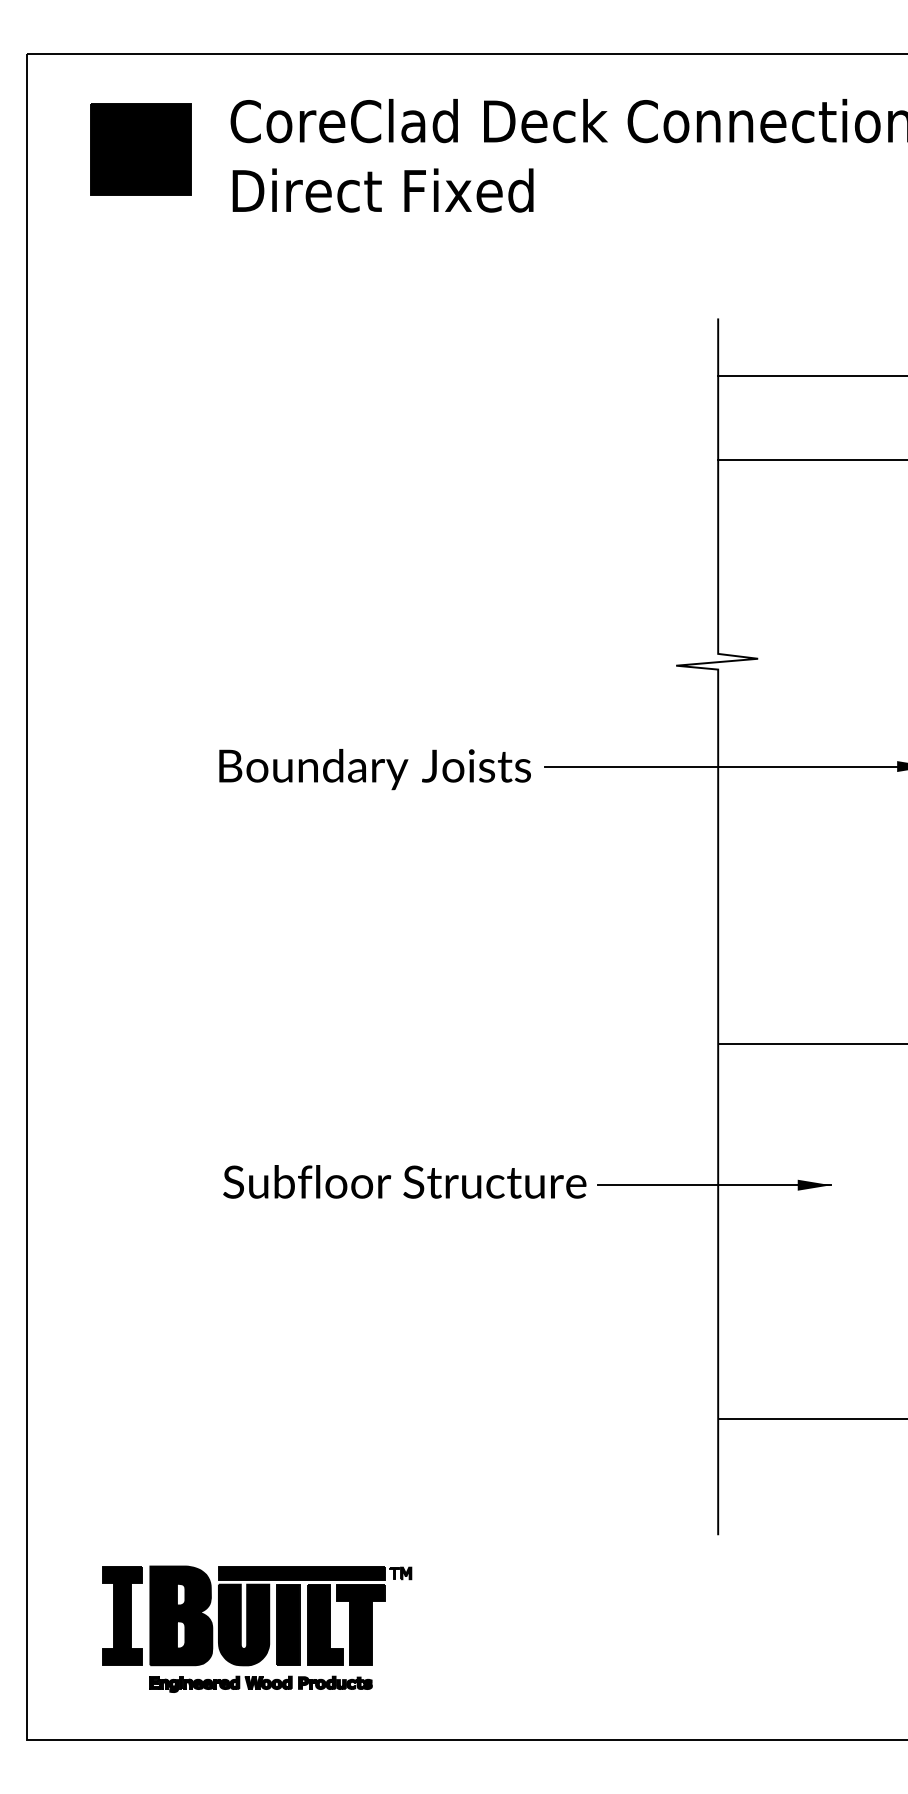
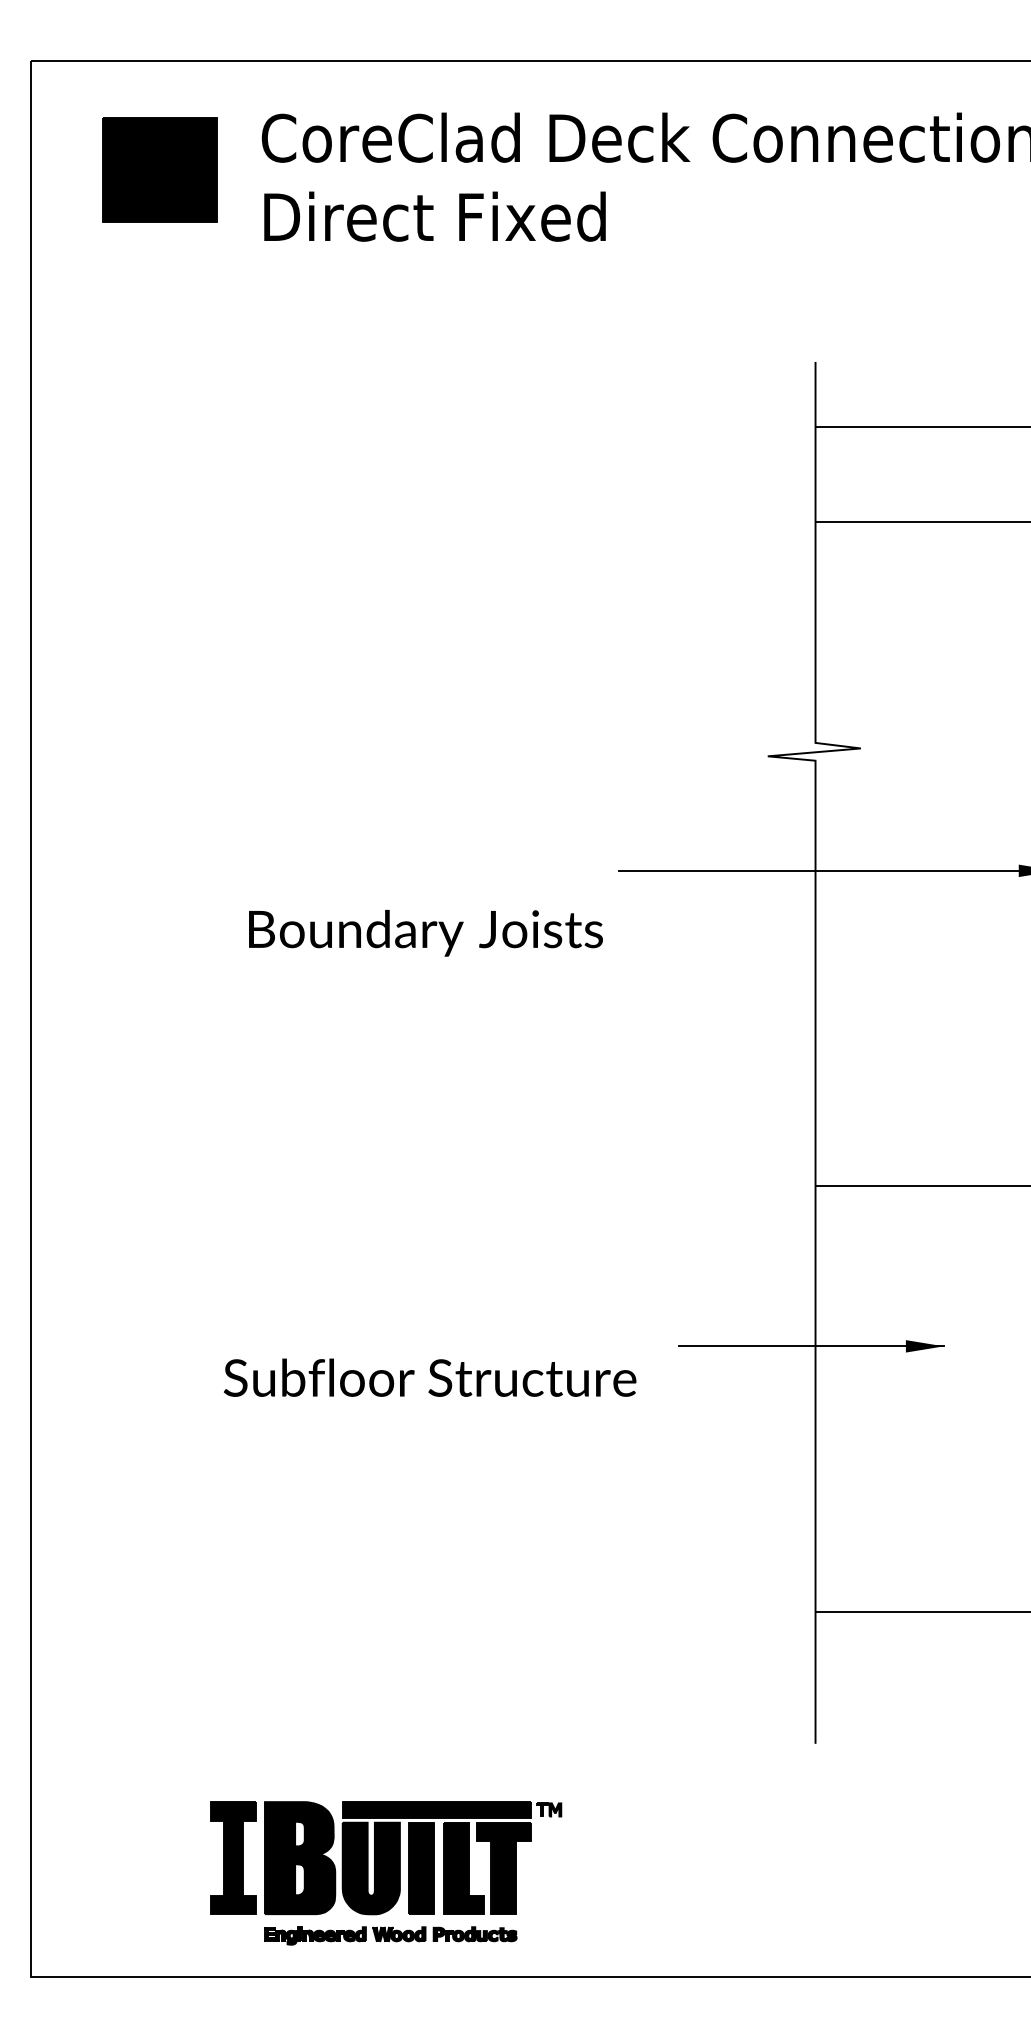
text: (374, 769) -> (425, 933), moved
text: (404, 1181) -> (429, 1377), moved
part: (257, 1628) -> (386, 1872), moved

